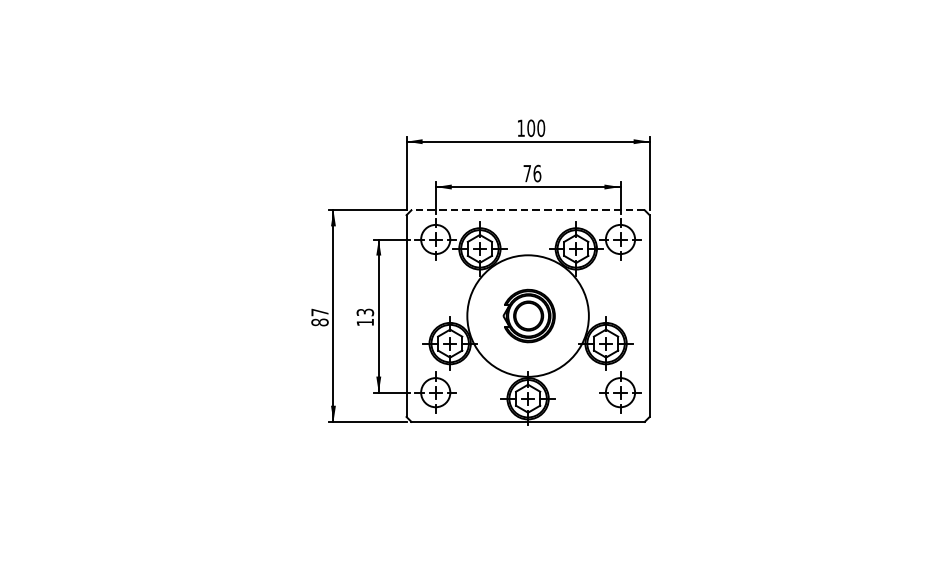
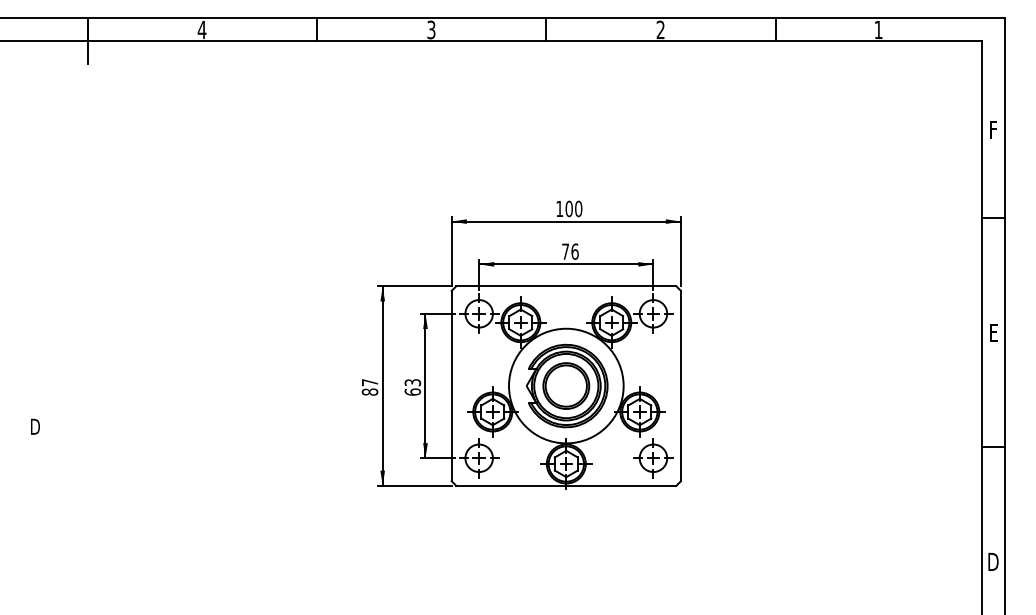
line: (527, 210) -> (565, 286), dashed -> solid
part: (529, 315) -> (567, 385), size x1.67
text: (365, 321) -> (412, 391), 13 -> 63

